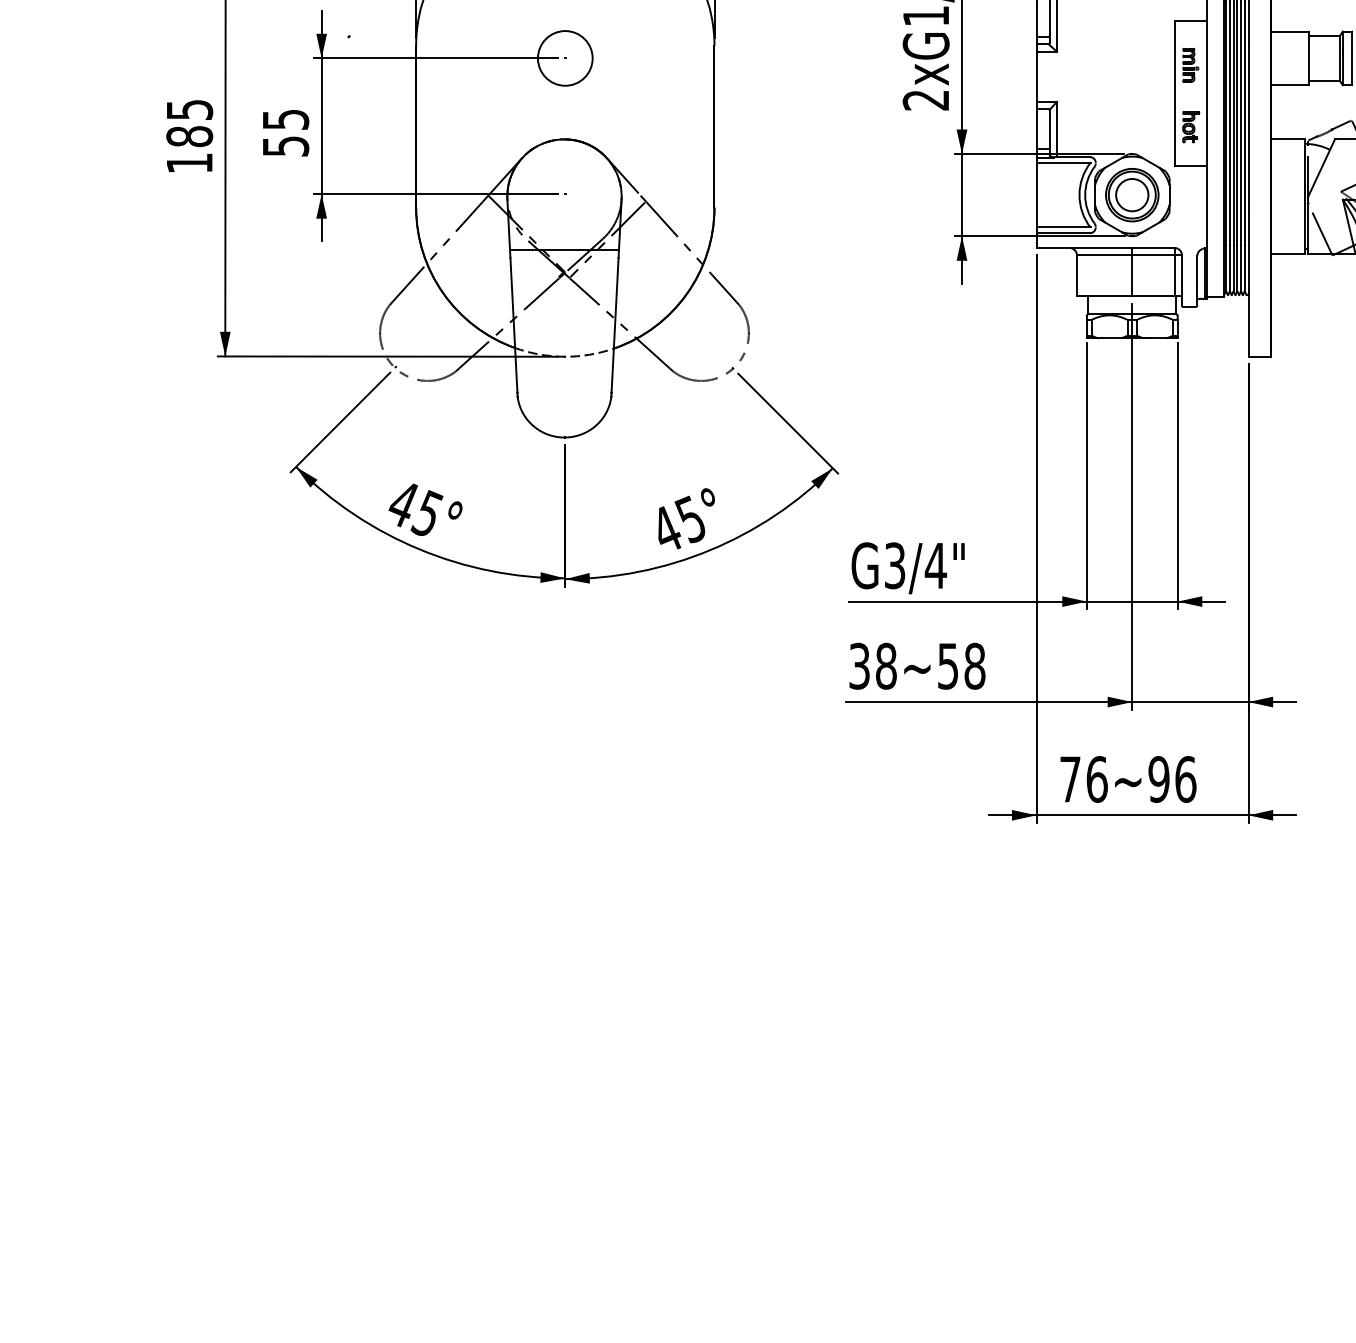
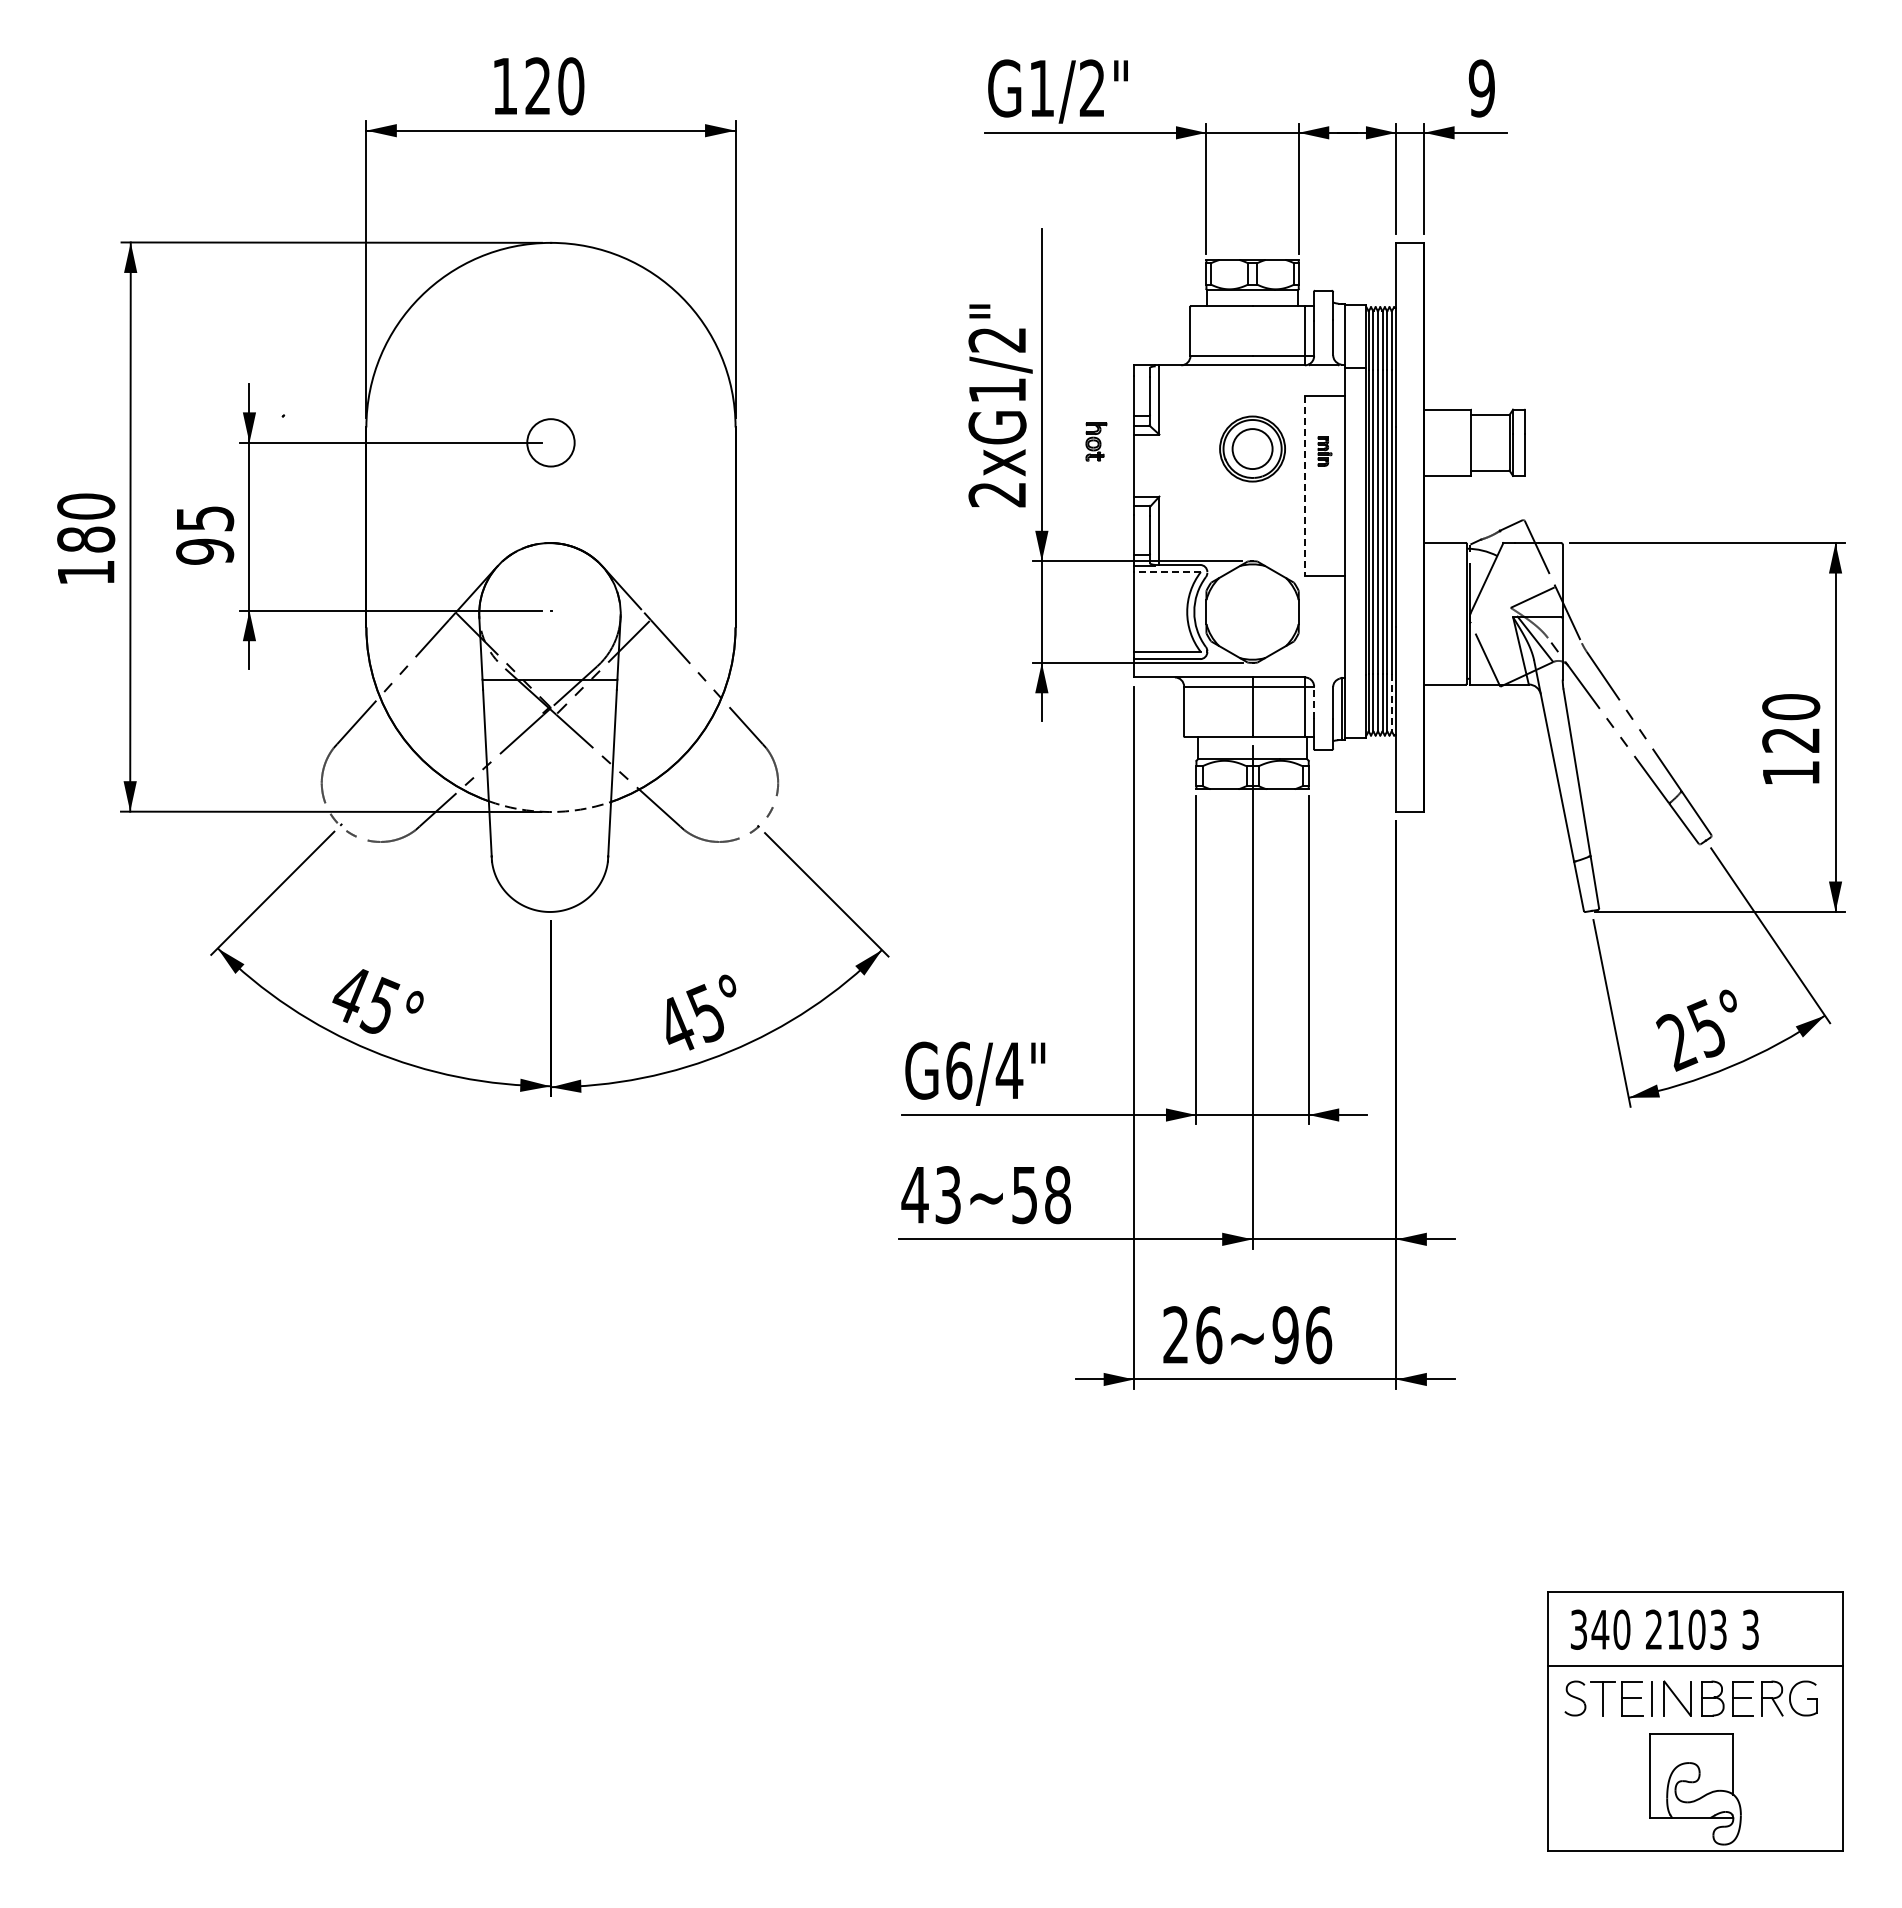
circle: (564, 58) -> (550, 442), size x0.7
part: (1190, 65) -> (1324, 451), size x0.7
line: (1174, 93) -> (1304, 486), solid -> dashed
text: (189, 109) -> (86, 506), 185 -> 180
part: (1191, 126) -> (1096, 441), moved
text: (285, 146) -> (204, 551), 55 -> 95
line: (1063, 163) -> (1167, 572), solid -> dashed
part: (1132, 194) -> (1252, 448), moved
line: (1182, 268) -> (1314, 702), solid -> dashed
line: (1244, 268) -> (1391, 702), solid -> dashed
text: (895, 565) -> (959, 1070), G3/4" -> G6/4"
text: (872, 666) -> (931, 1195), 38~58 -> 43~58
text: (1069, 778) -> (1175, 1334), 76~96 -> 26~96

